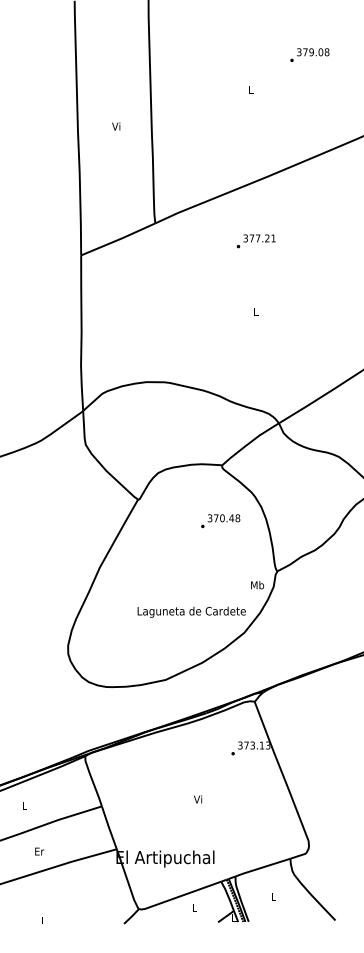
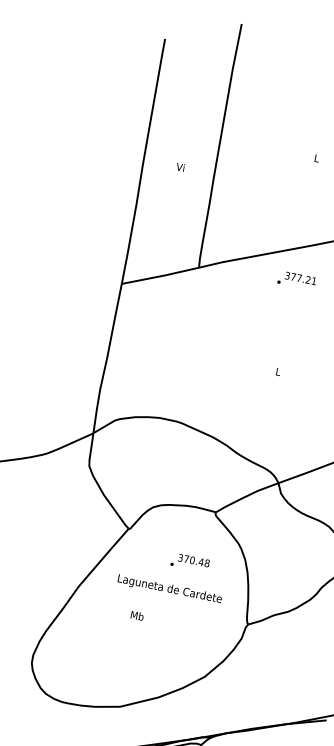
text: (255, 241) -> (296, 280), moved
text: (220, 521) -> (189, 563), moved
text: (257, 585) -> (137, 616), moved
text: (191, 611) -> (169, 588), moved

